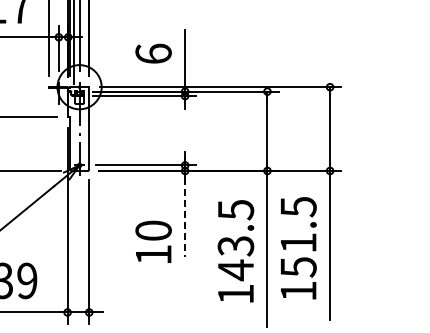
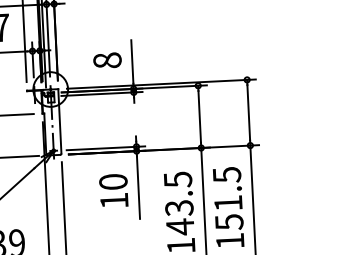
text: (153, 53) -> (107, 60), 6 -> 8
line: (185, 217) -> (138, 187), dashed -> solid
text: (153, 241) -> (113, 190), moved

